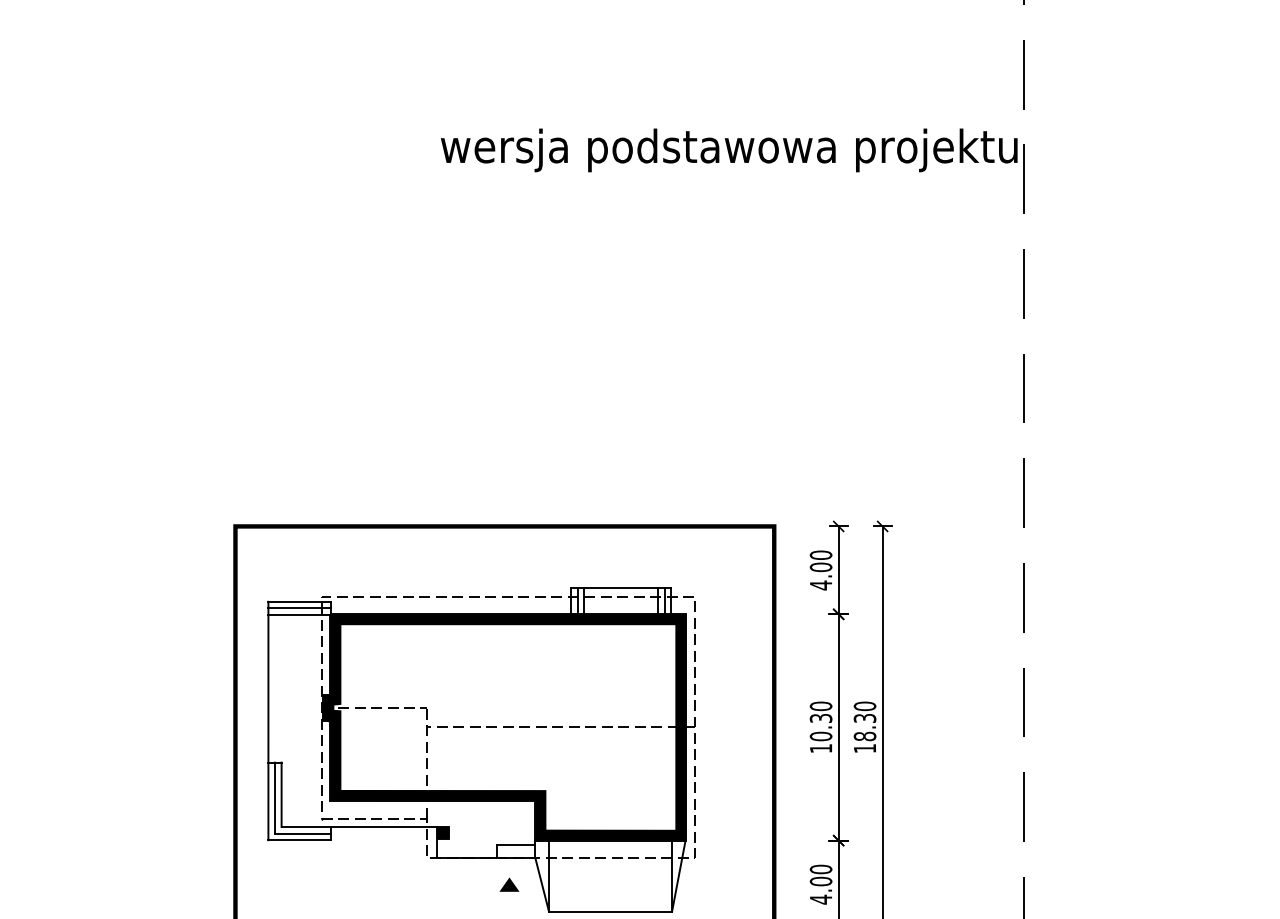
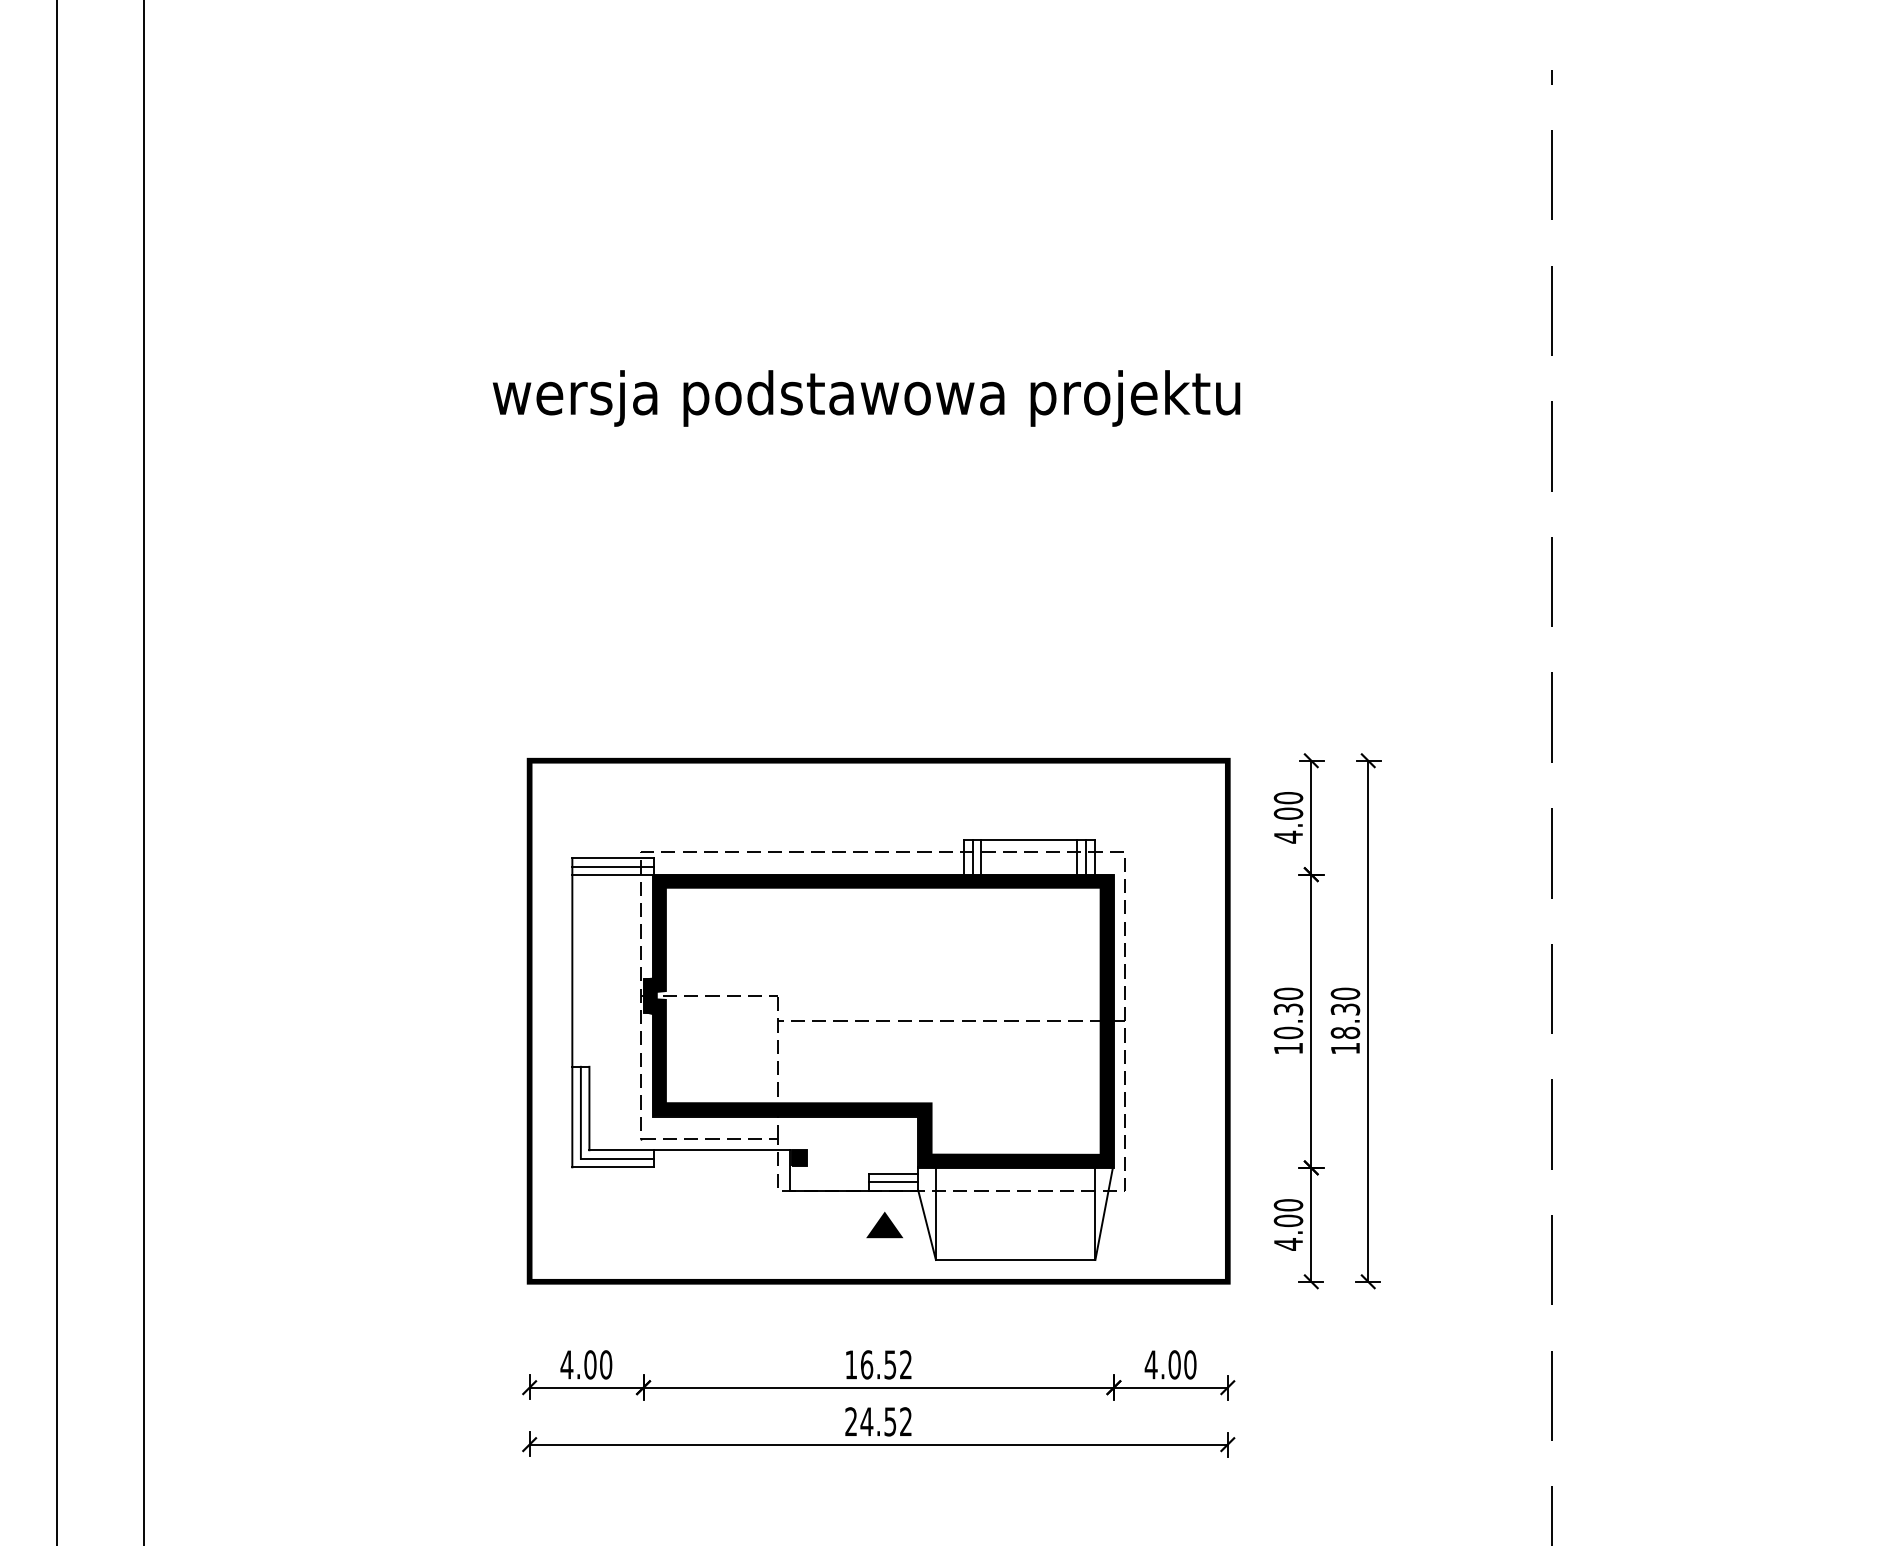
text: (729, 150) -> (866, 398), moved
line: (516, 851) -> (893, 1182), added
part: (509, 884) -> (884, 1224), size x1.43

